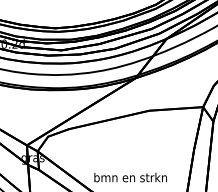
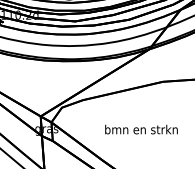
text: (130, 177) -> (141, 129), moved

